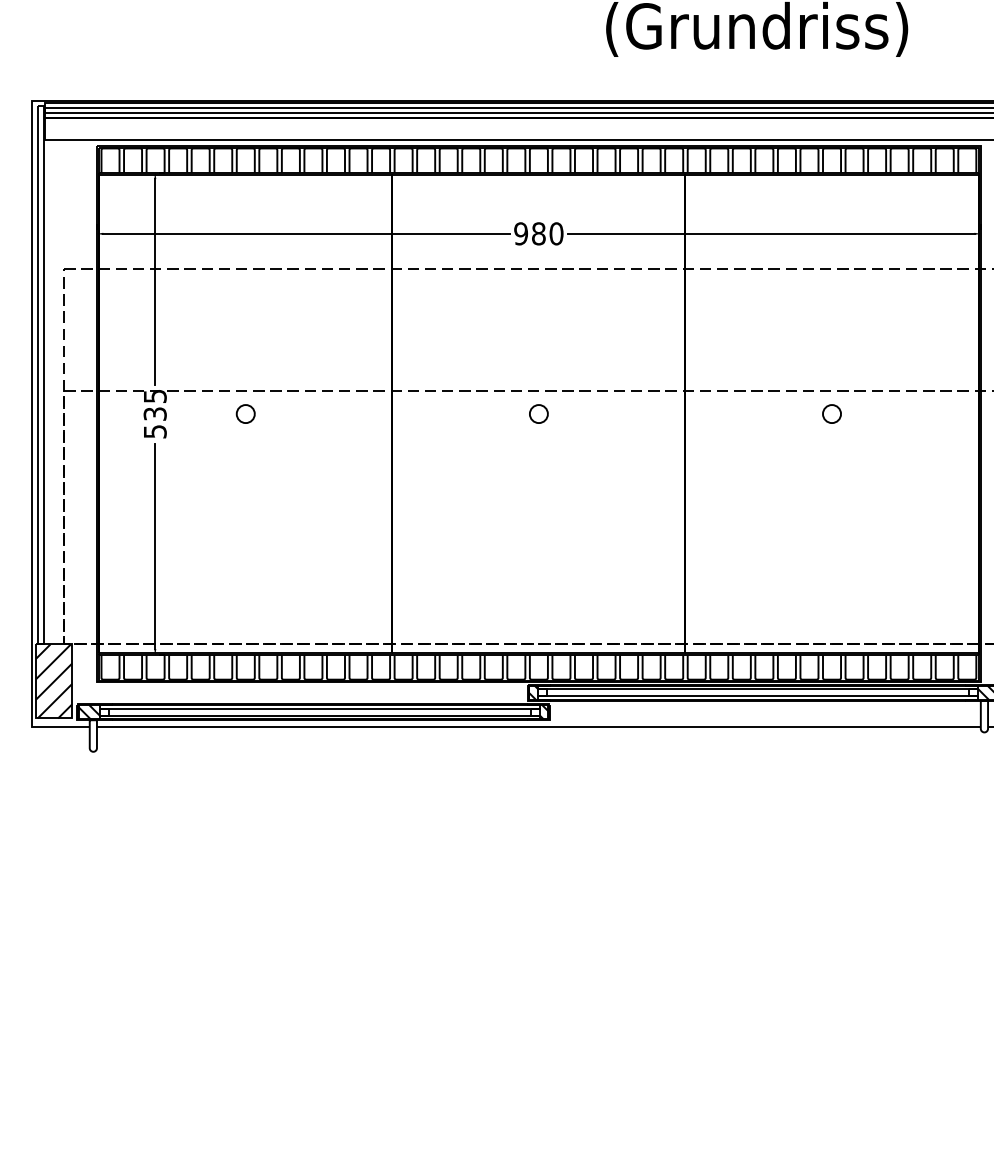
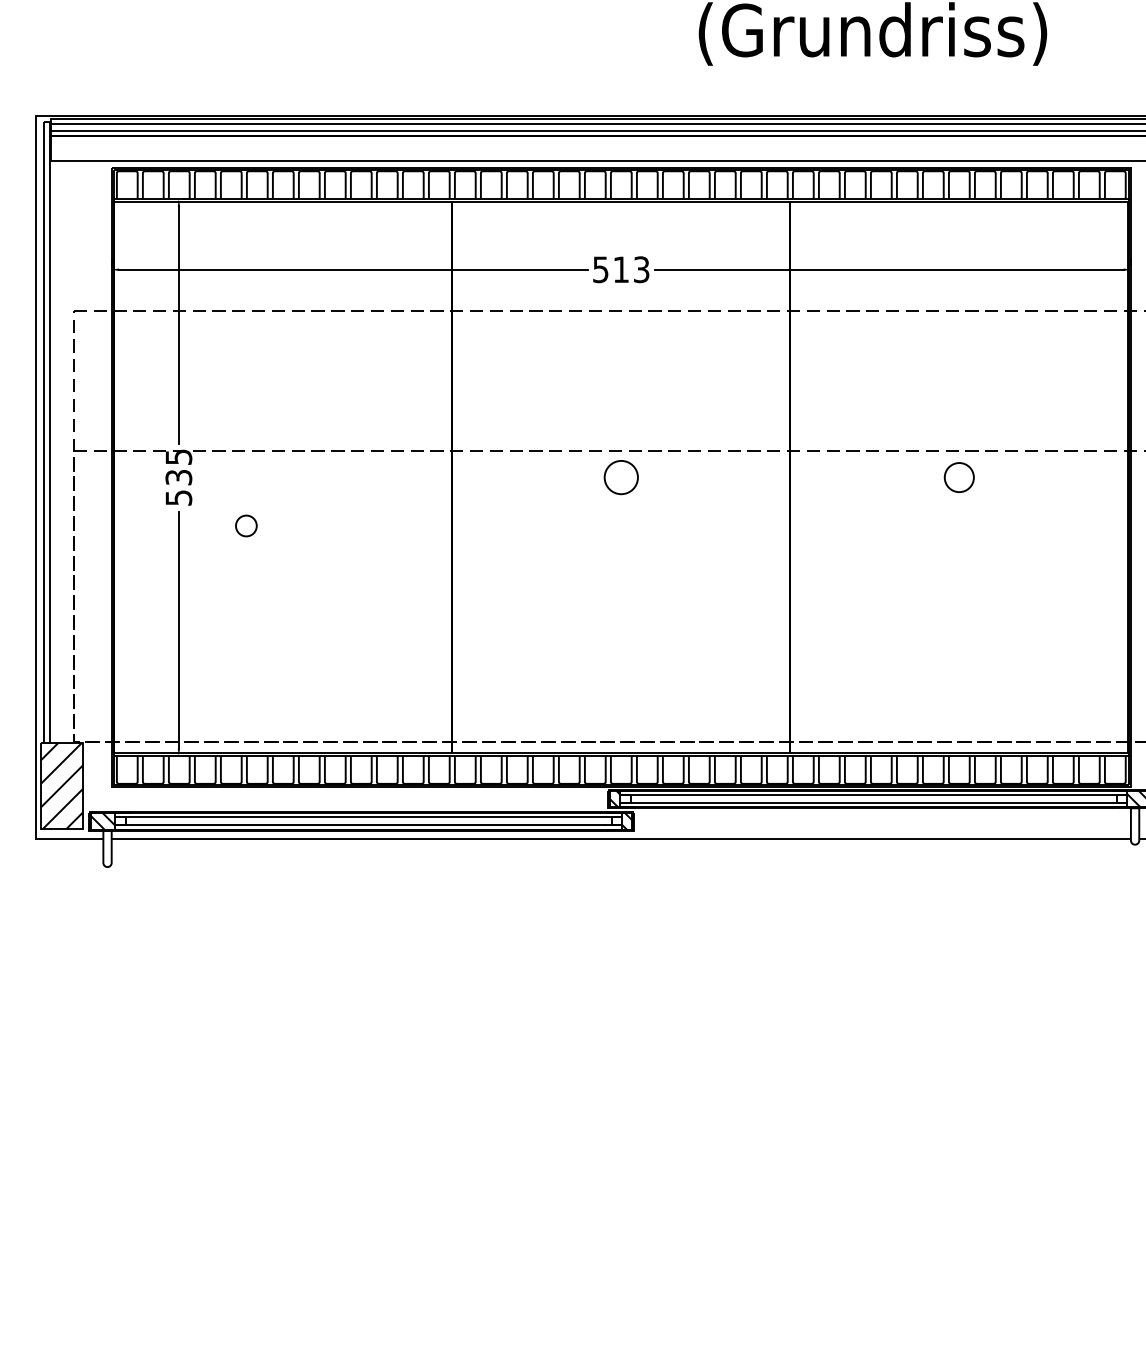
text: (538, 233) -> (620, 269), 980 -> 513
circle: (245, 413) -> (246, 525), moved
circle: (831, 413) -> (958, 476), size x1.4
circle: (538, 414) -> (620, 478), size x1.6

